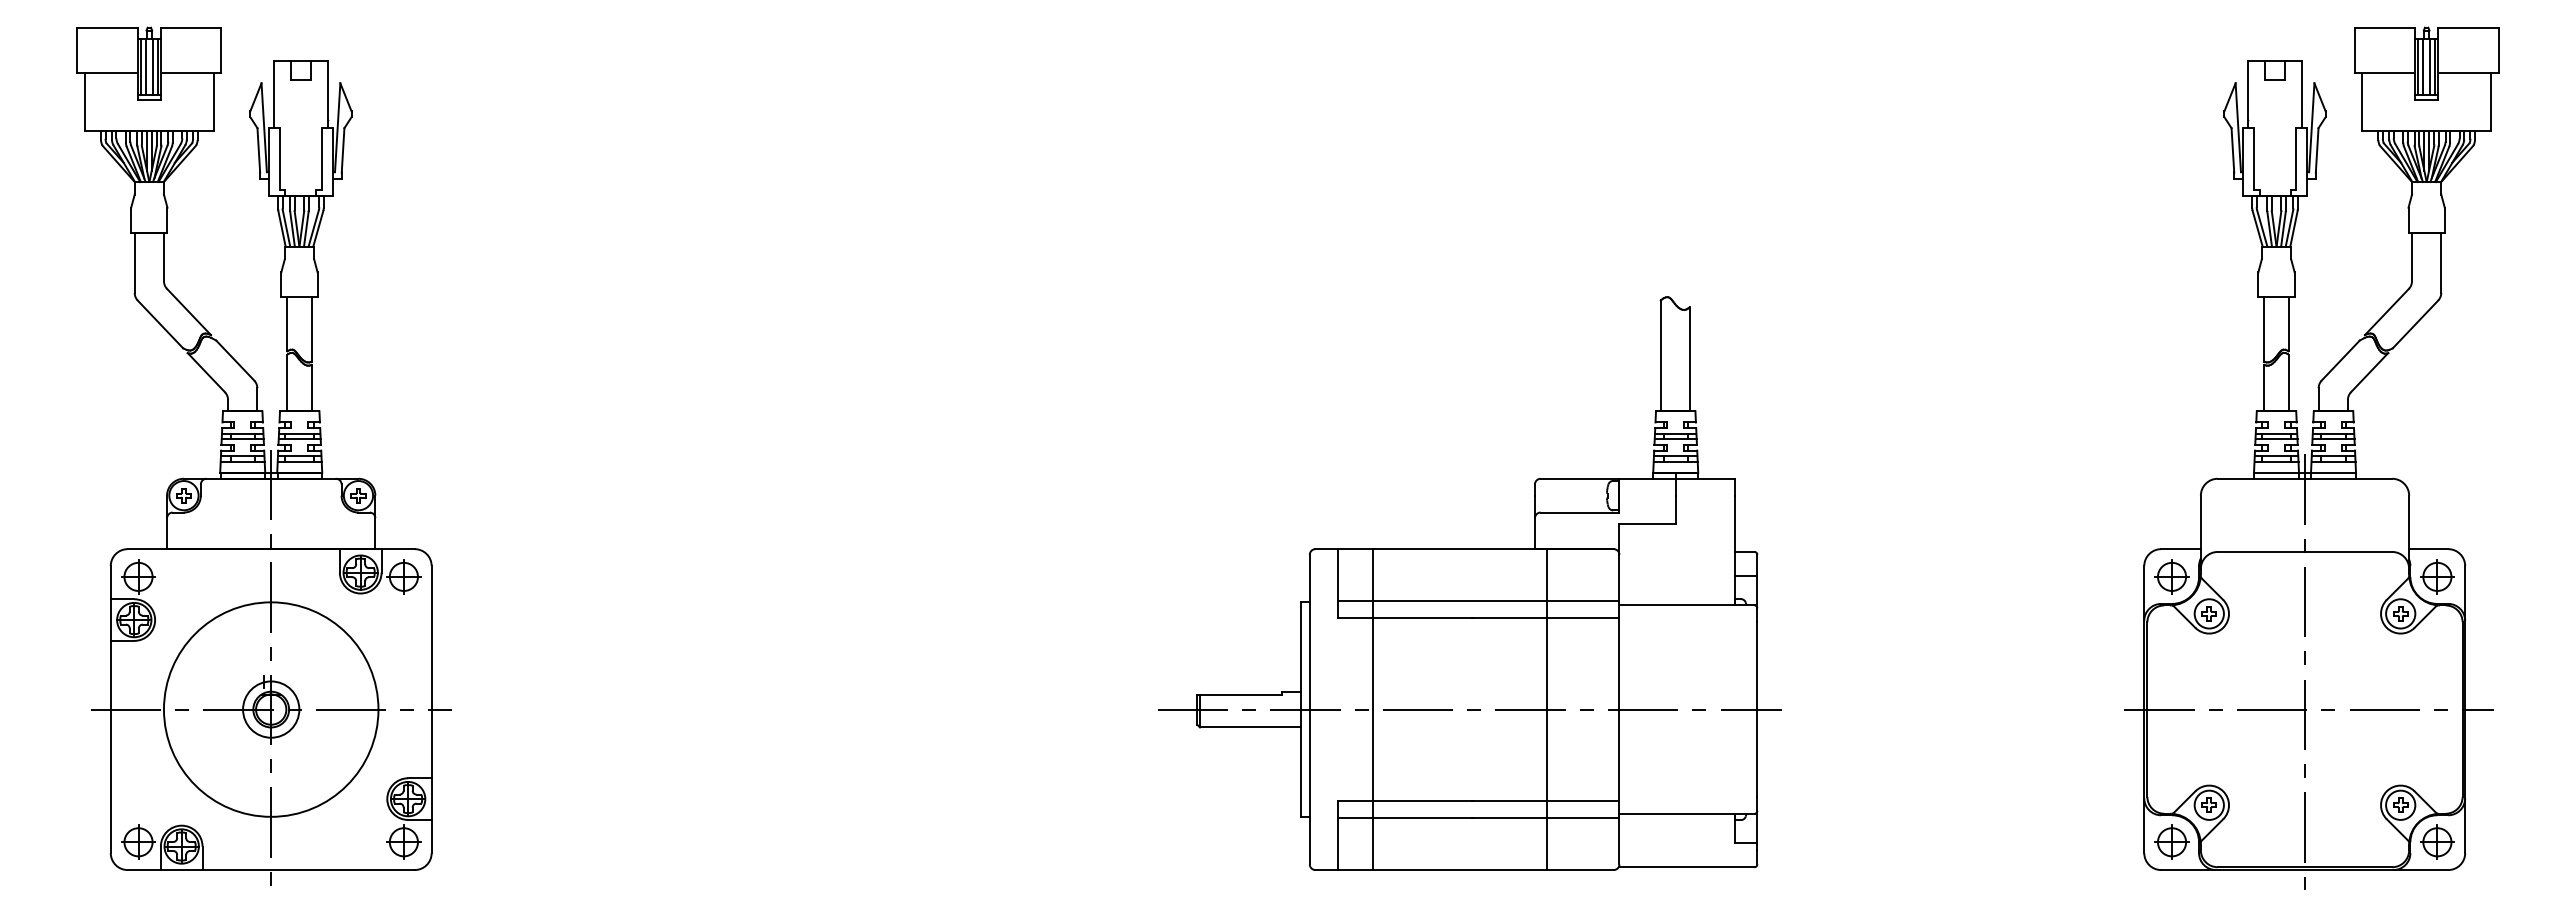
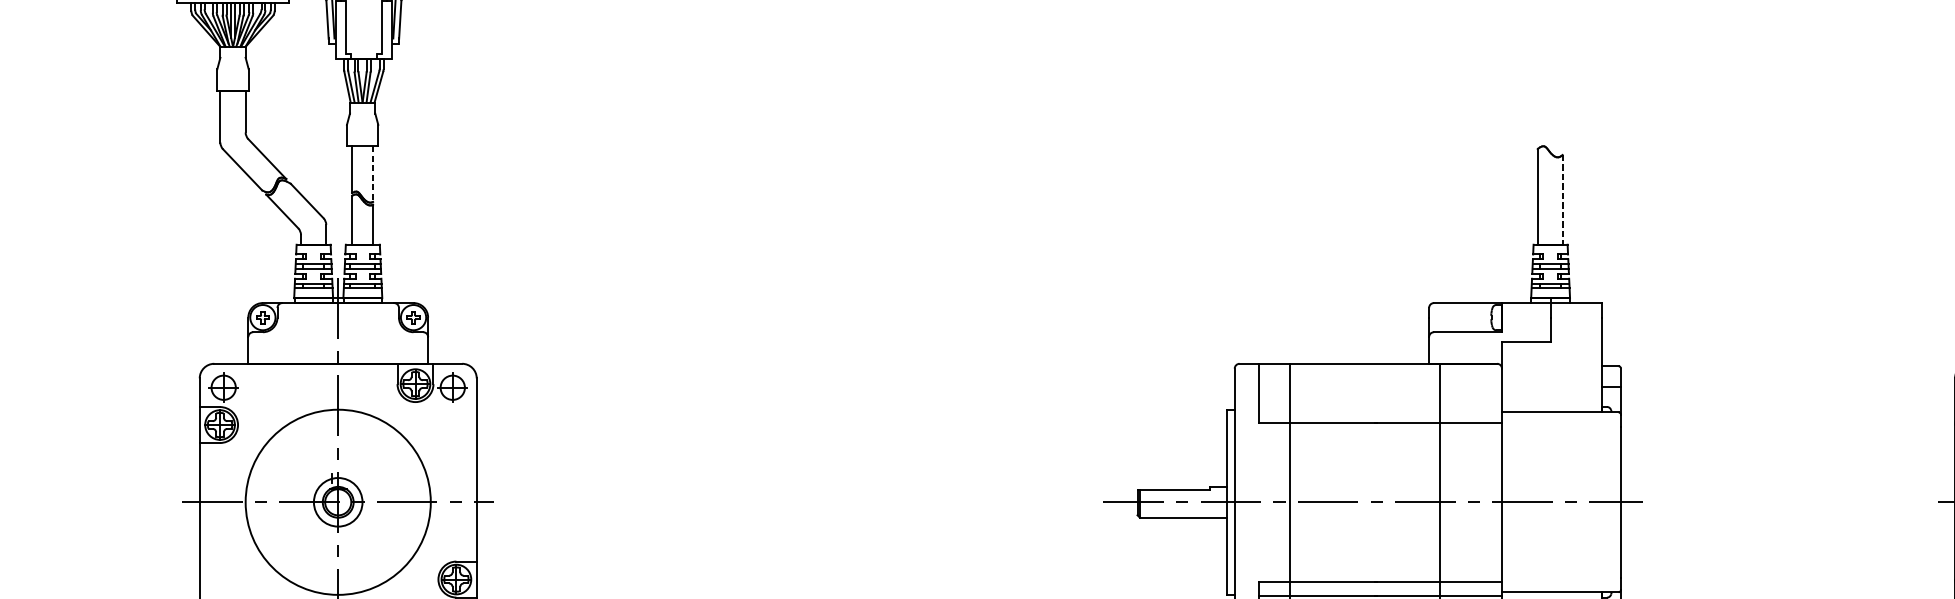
line: (311, 329) -> (373, 174), solid -> dashed
line: (1689, 359) -> (1562, 200), solid -> dashed
line: (1478, 600) -> (1380, 408), removed

